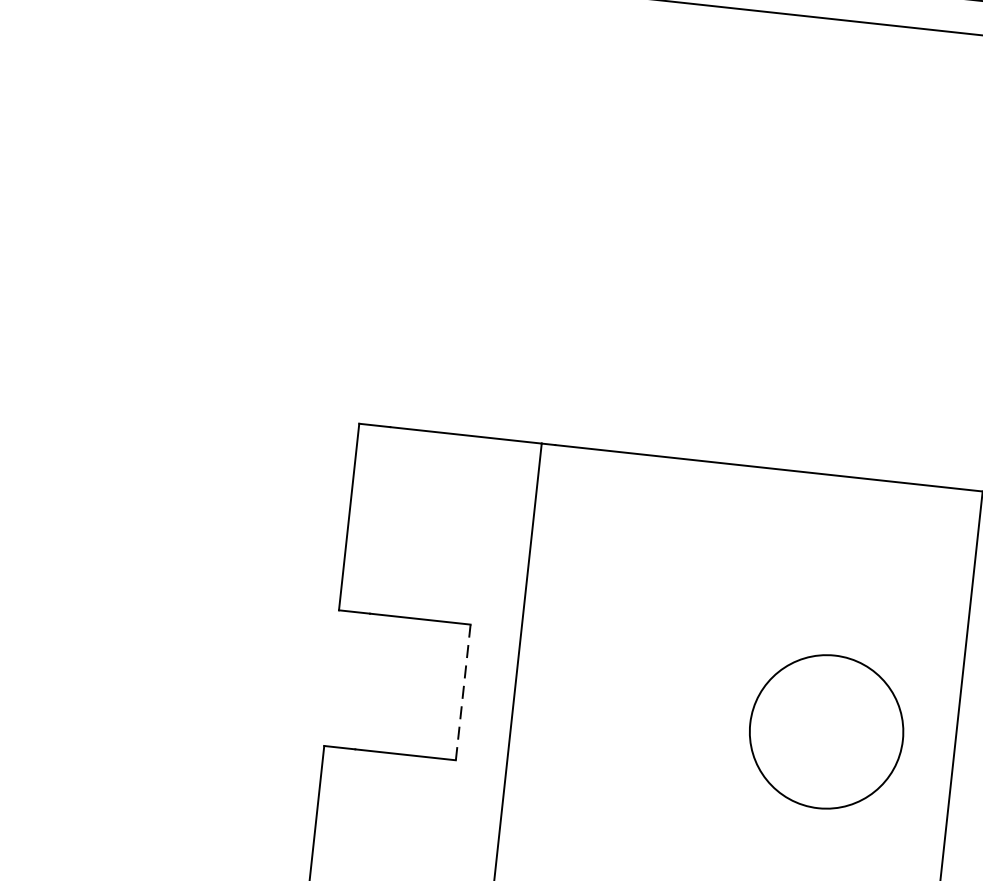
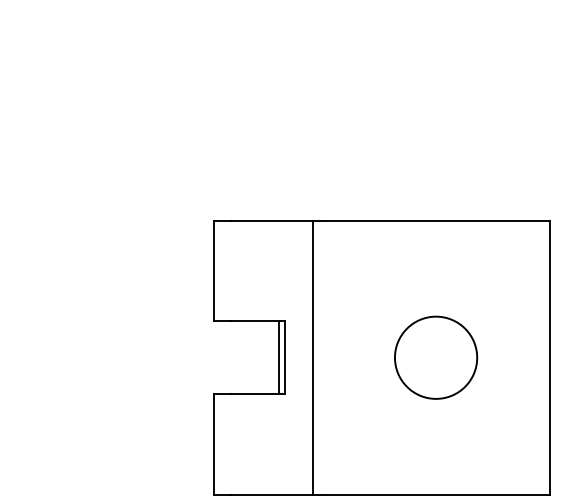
line: (452, 690) -> (279, 357), added
line: (463, 691) -> (285, 357), dashed -> solid
circle: (827, 731) -> (436, 357), moved

